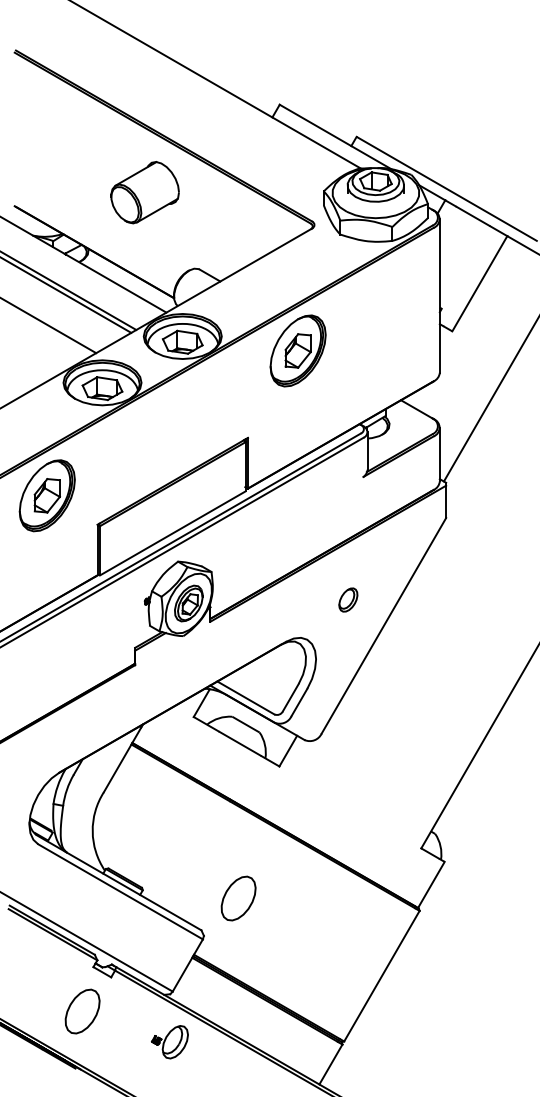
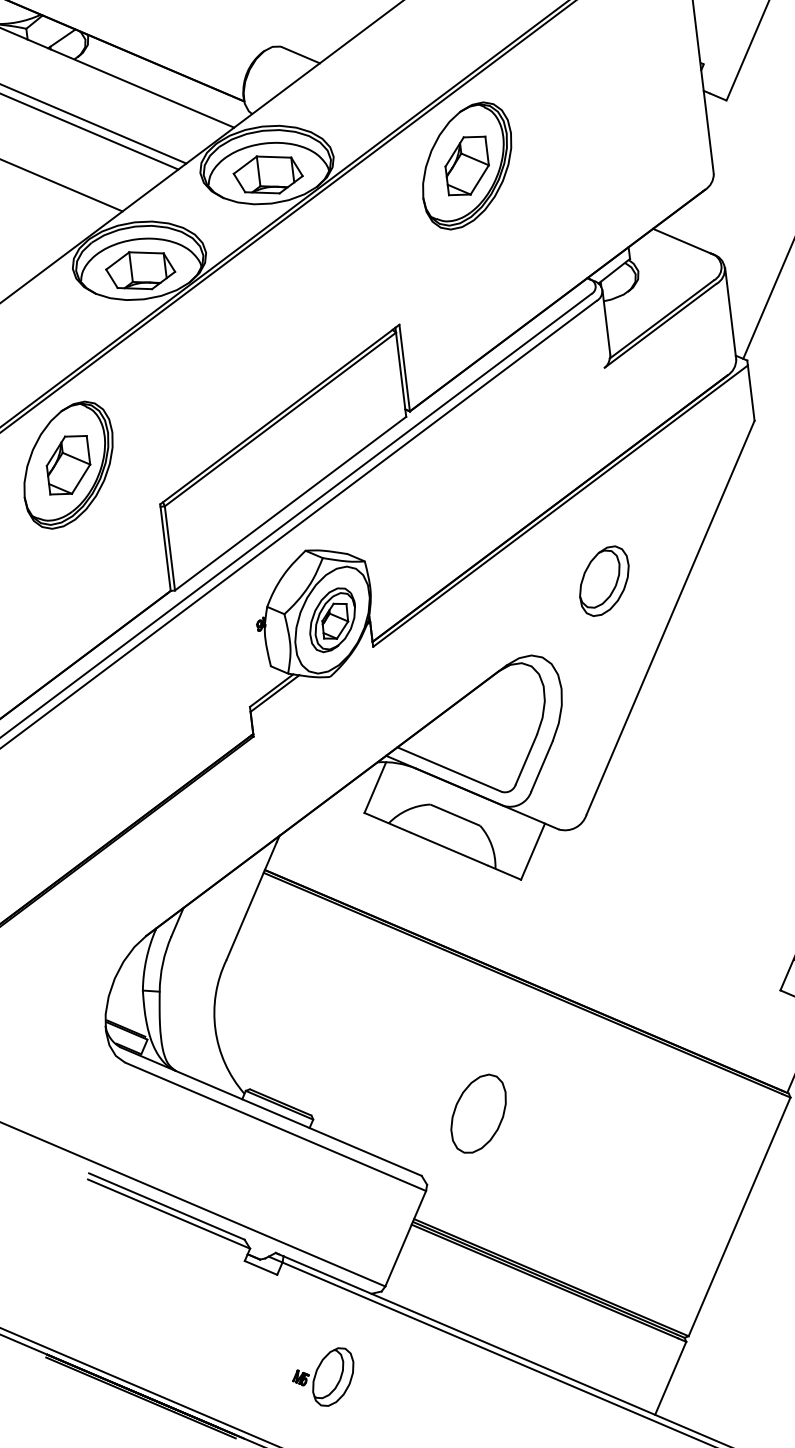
part: (348, 599) -> (604, 580), size x1.67
part: (82, 1011) -> (235, 1339), removed
part: (169, 1042) -> (323, 1378), moved

